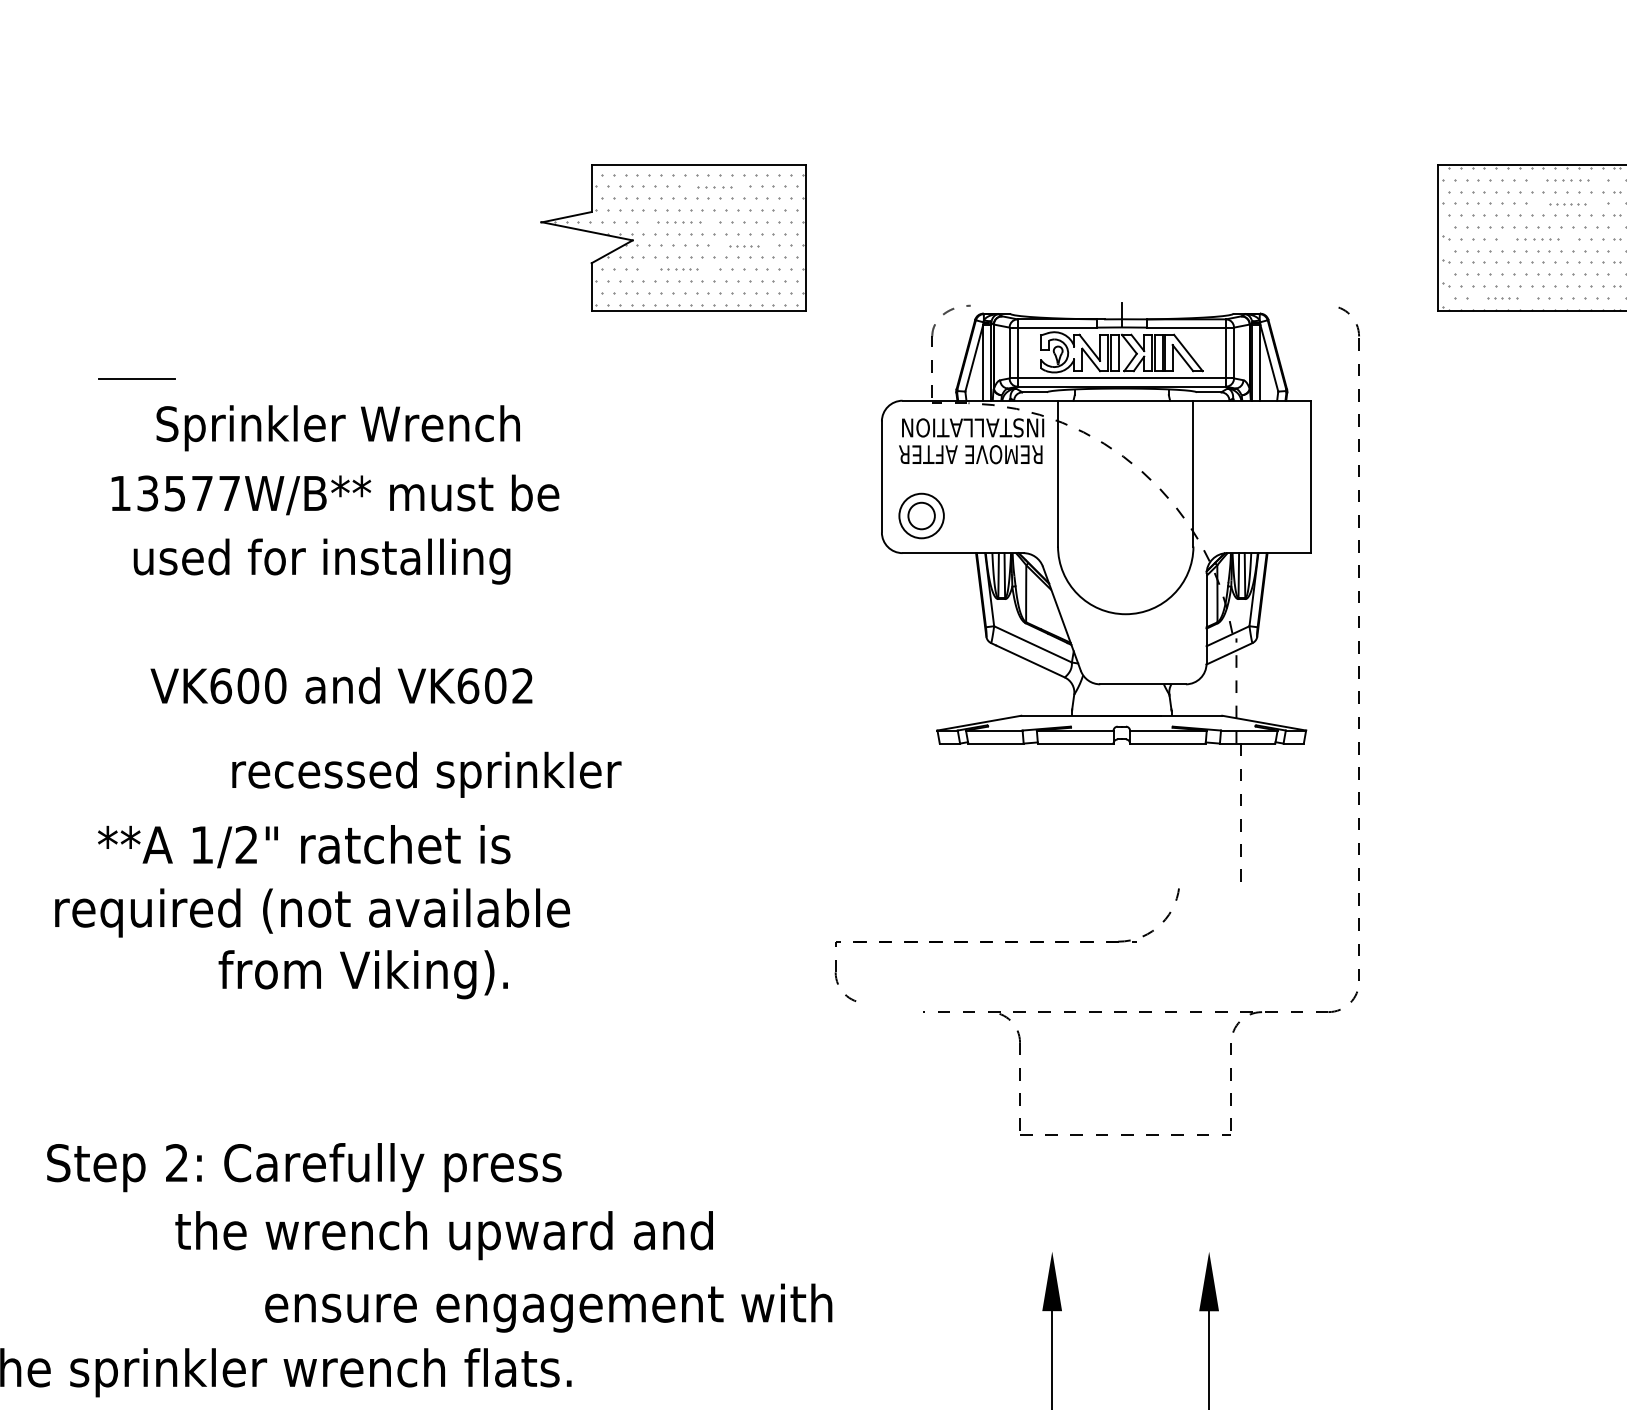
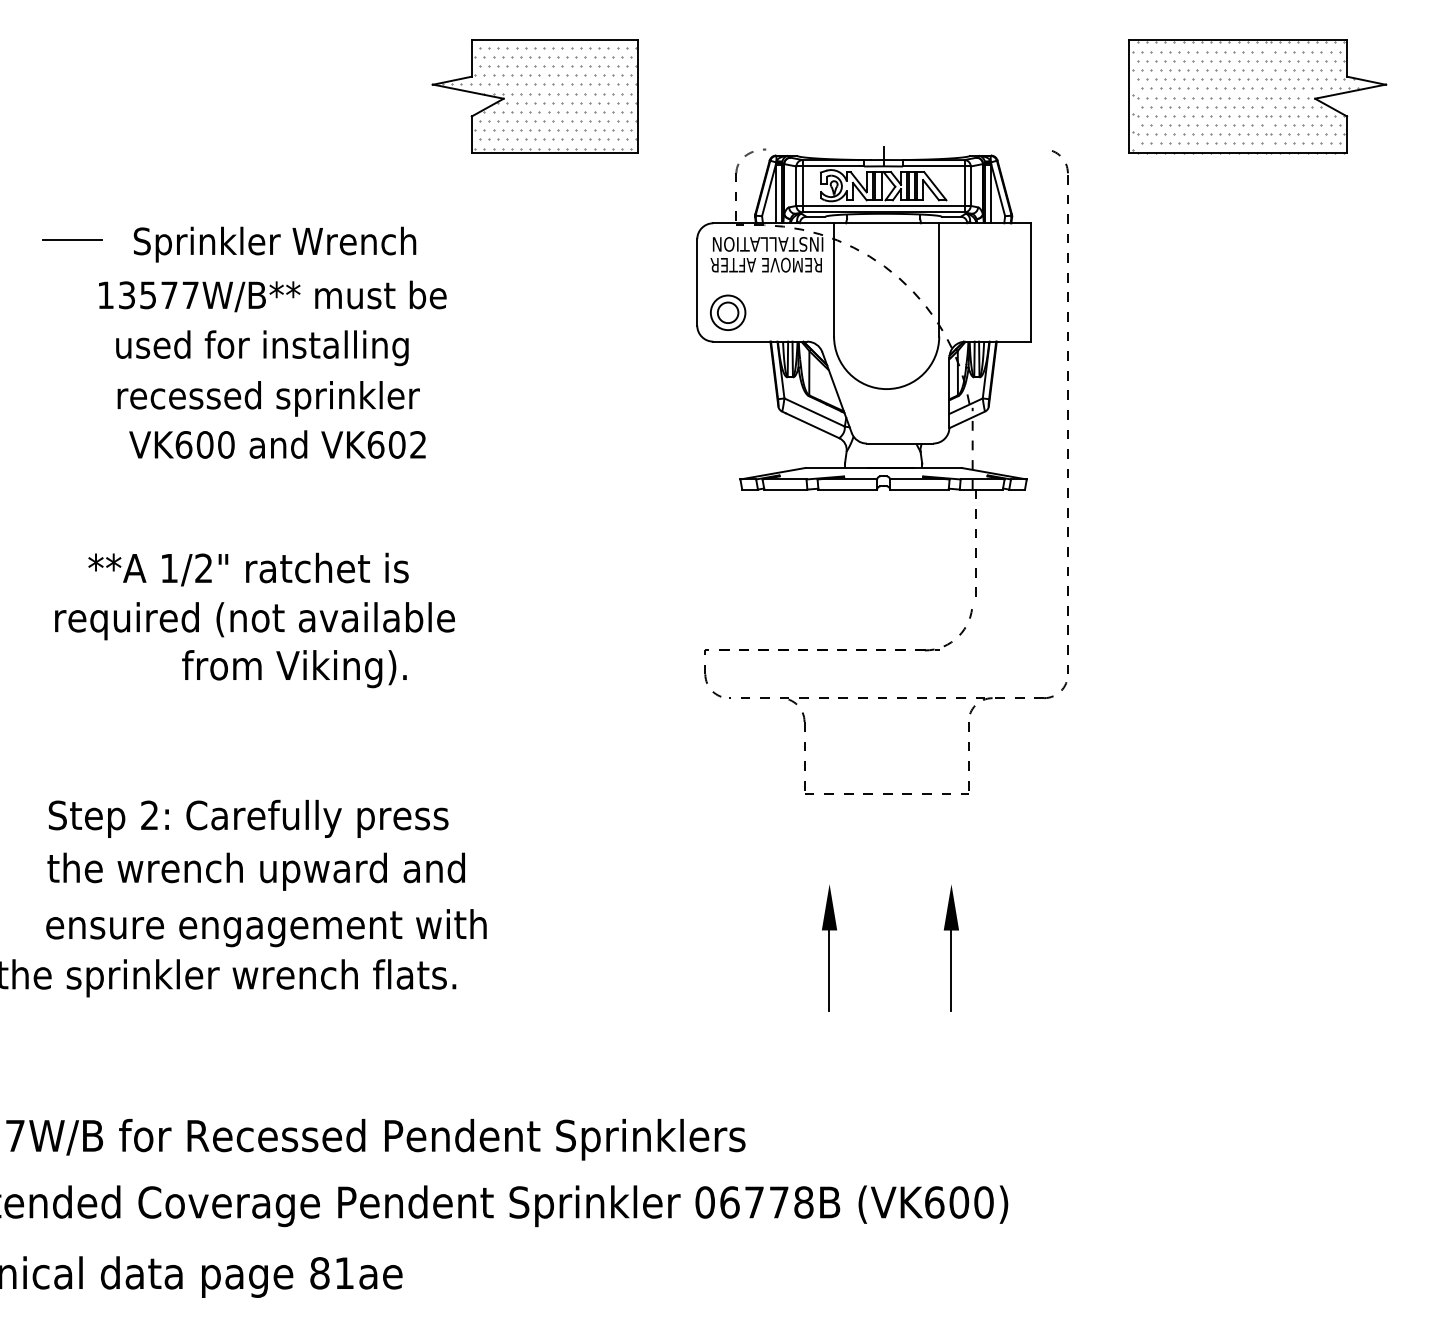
part: (1567, 180) -> (1229, 52), size x1.43
part: (714, 187) -> (567, 57), size x1.43
part: (1567, 204) -> (1229, 70), size x1.67
part: (678, 222) -> (539, 84), size x1.43
part: (1537, 240) -> (1206, 98), size x1.43
part: (744, 246) -> (590, 103), size x1.67
part: (678, 269) -> (539, 121), size x1.67
part: (1502, 298) -> (1179, 143), size x1.67
line: (136, 377) -> (72, 239), moved
text: (426, 774) -> (268, 398), moved
part: (1007, 945) -> (838, 653), moved
text: (443, 1235) -> (255, 871), moved
text: (548, 1308) -> (266, 928), moved

